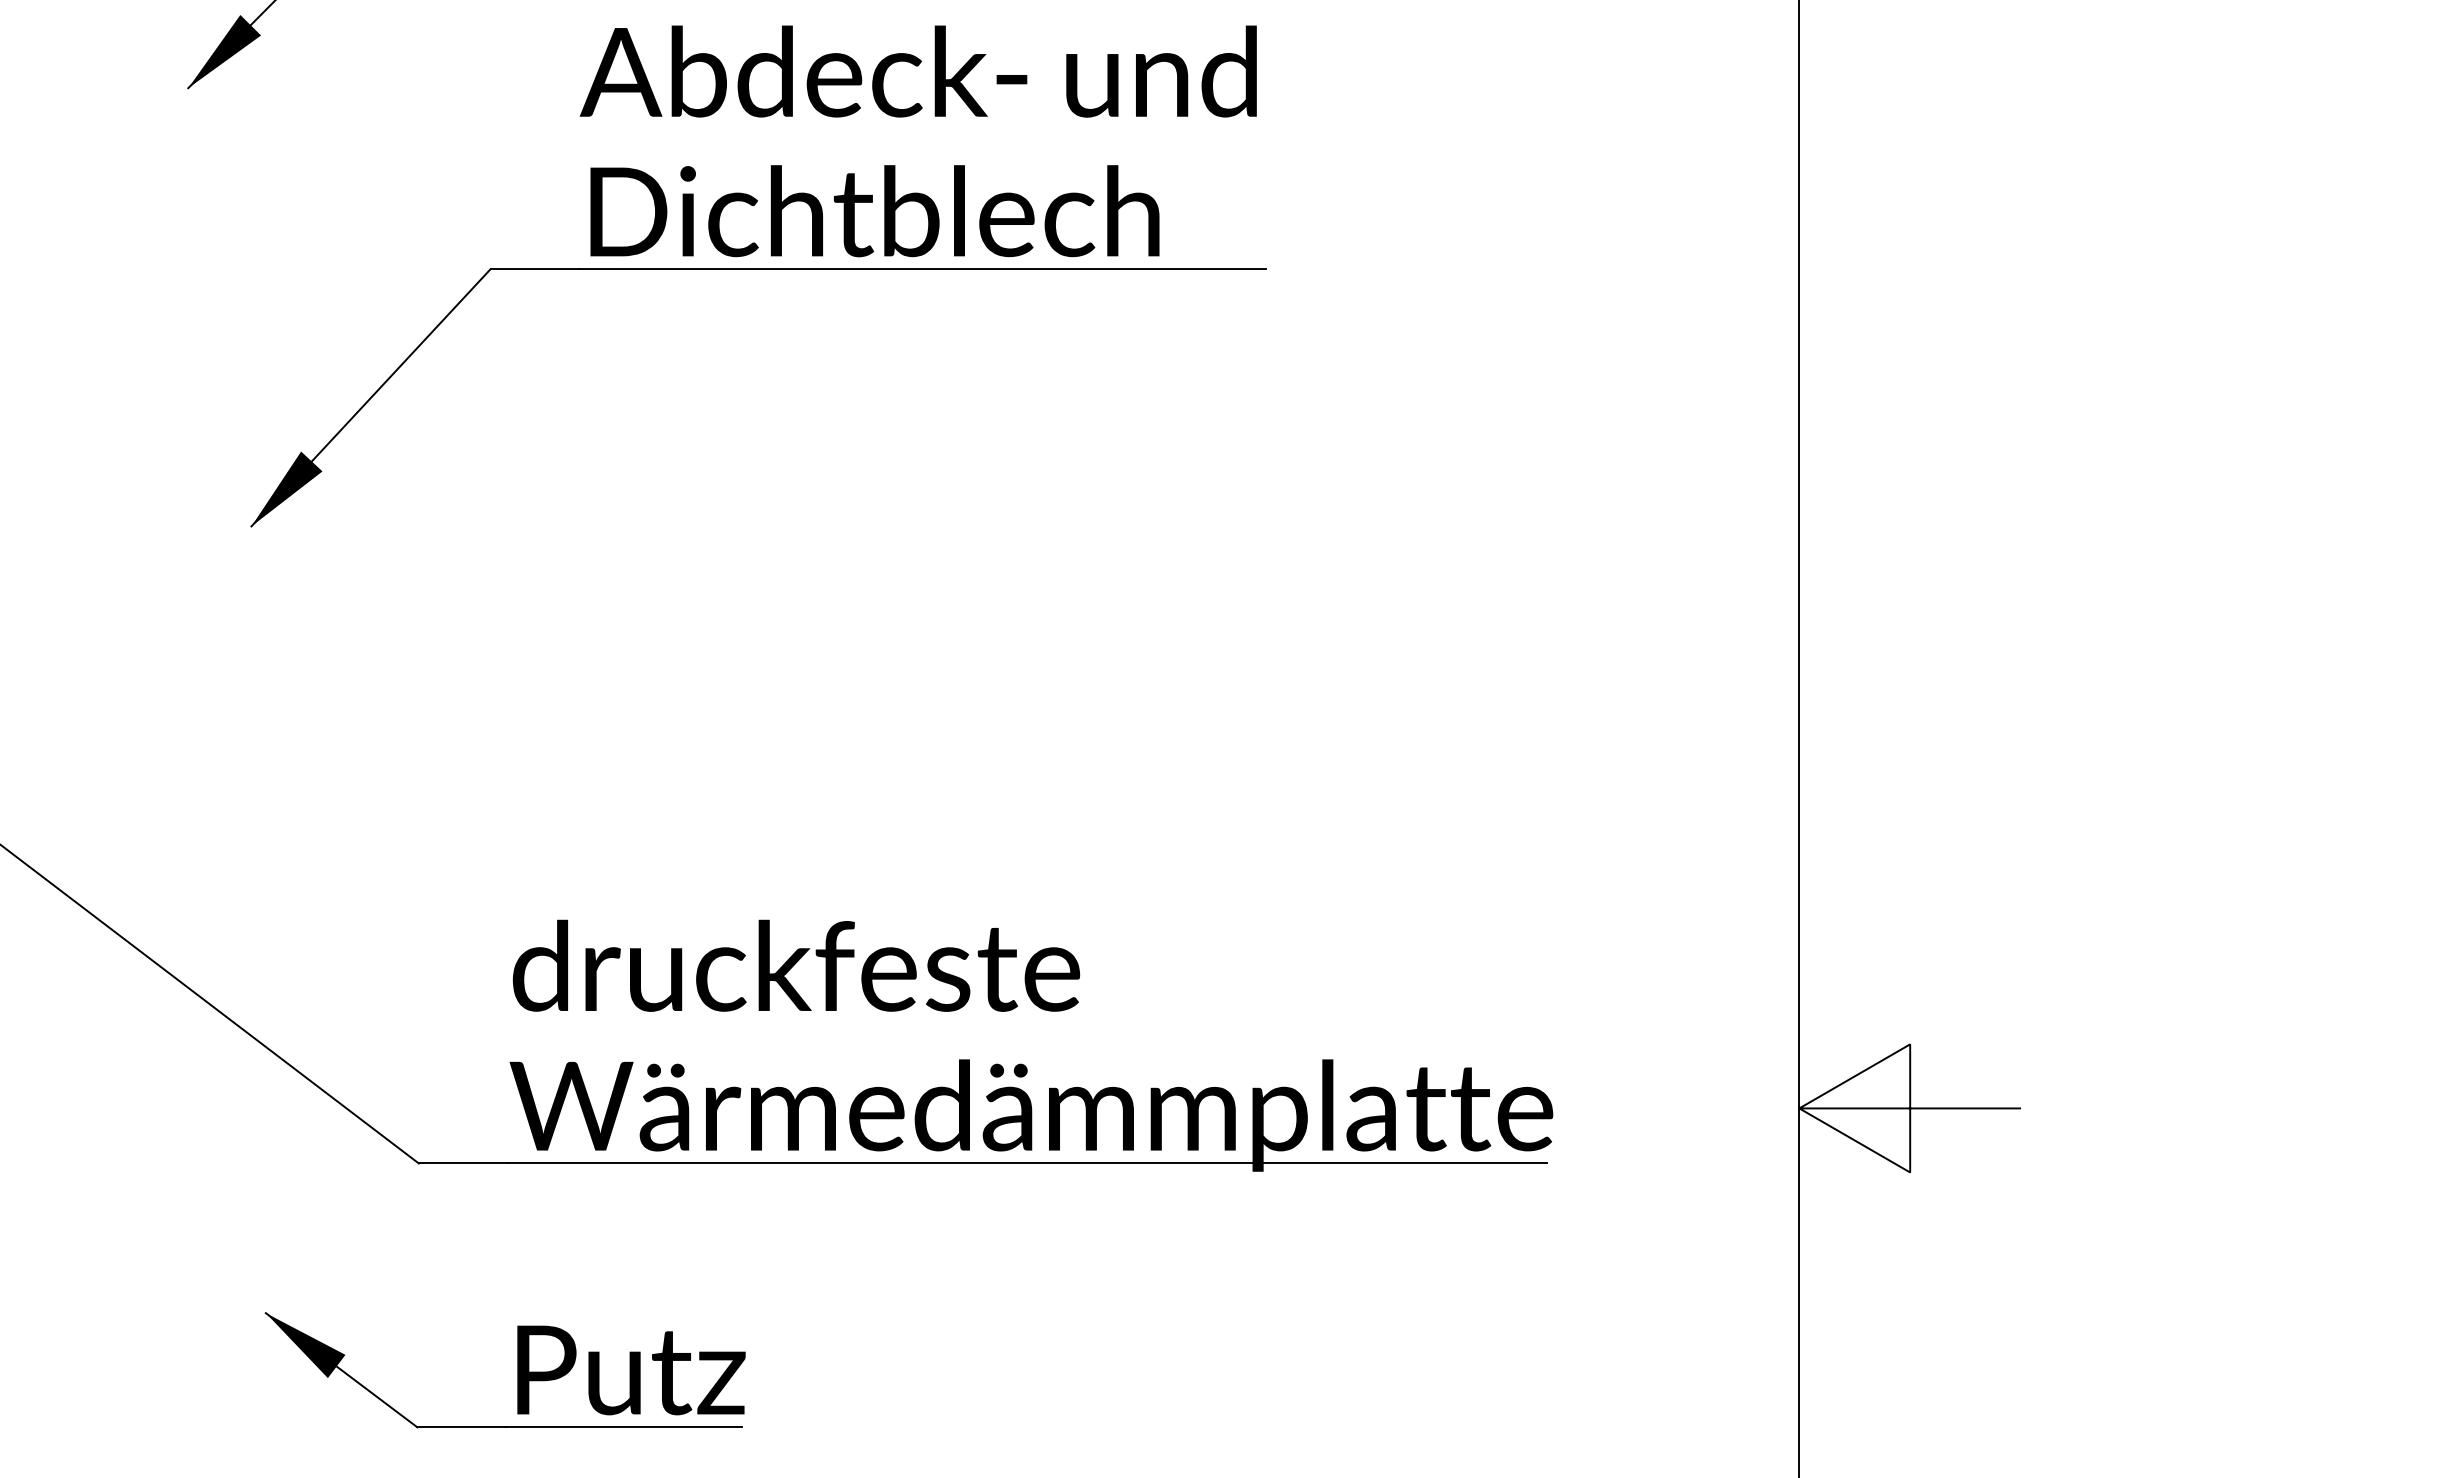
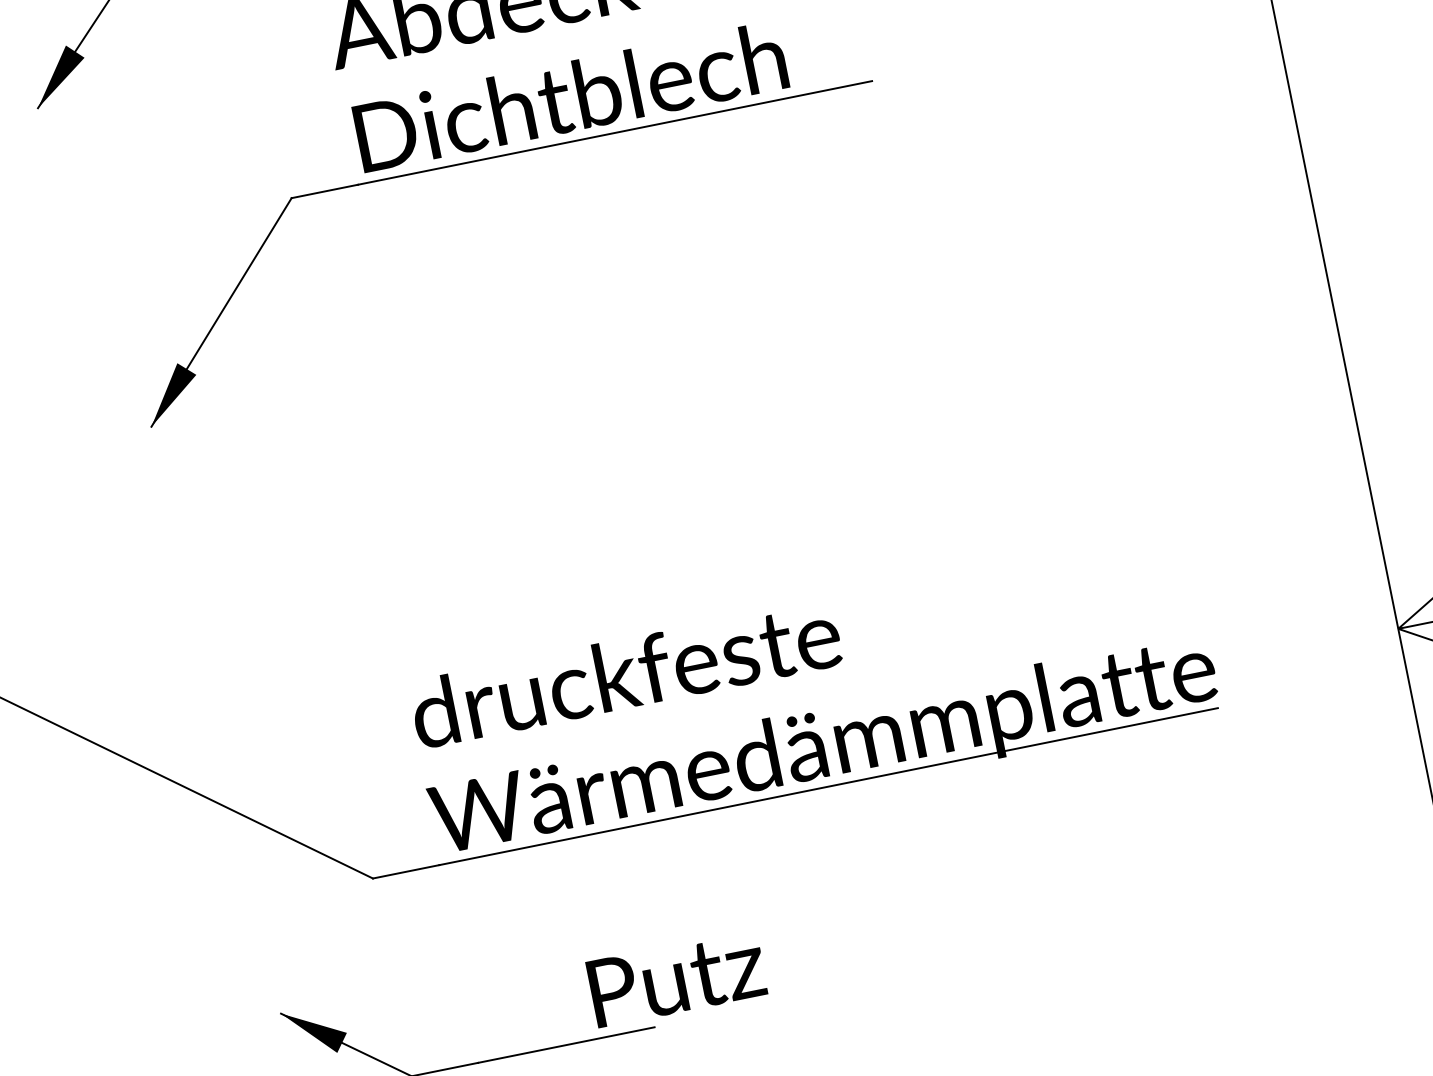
text: (631, 1370) -> (677, 978), moved

